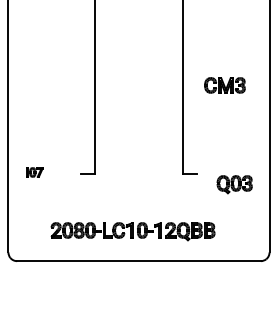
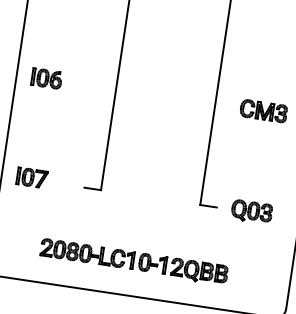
part: (34, 85) -> (46, 78), added
part: (34, 172) -> (31, 177), size x1.67
part: (234, 184) -> (251, 211), moved

